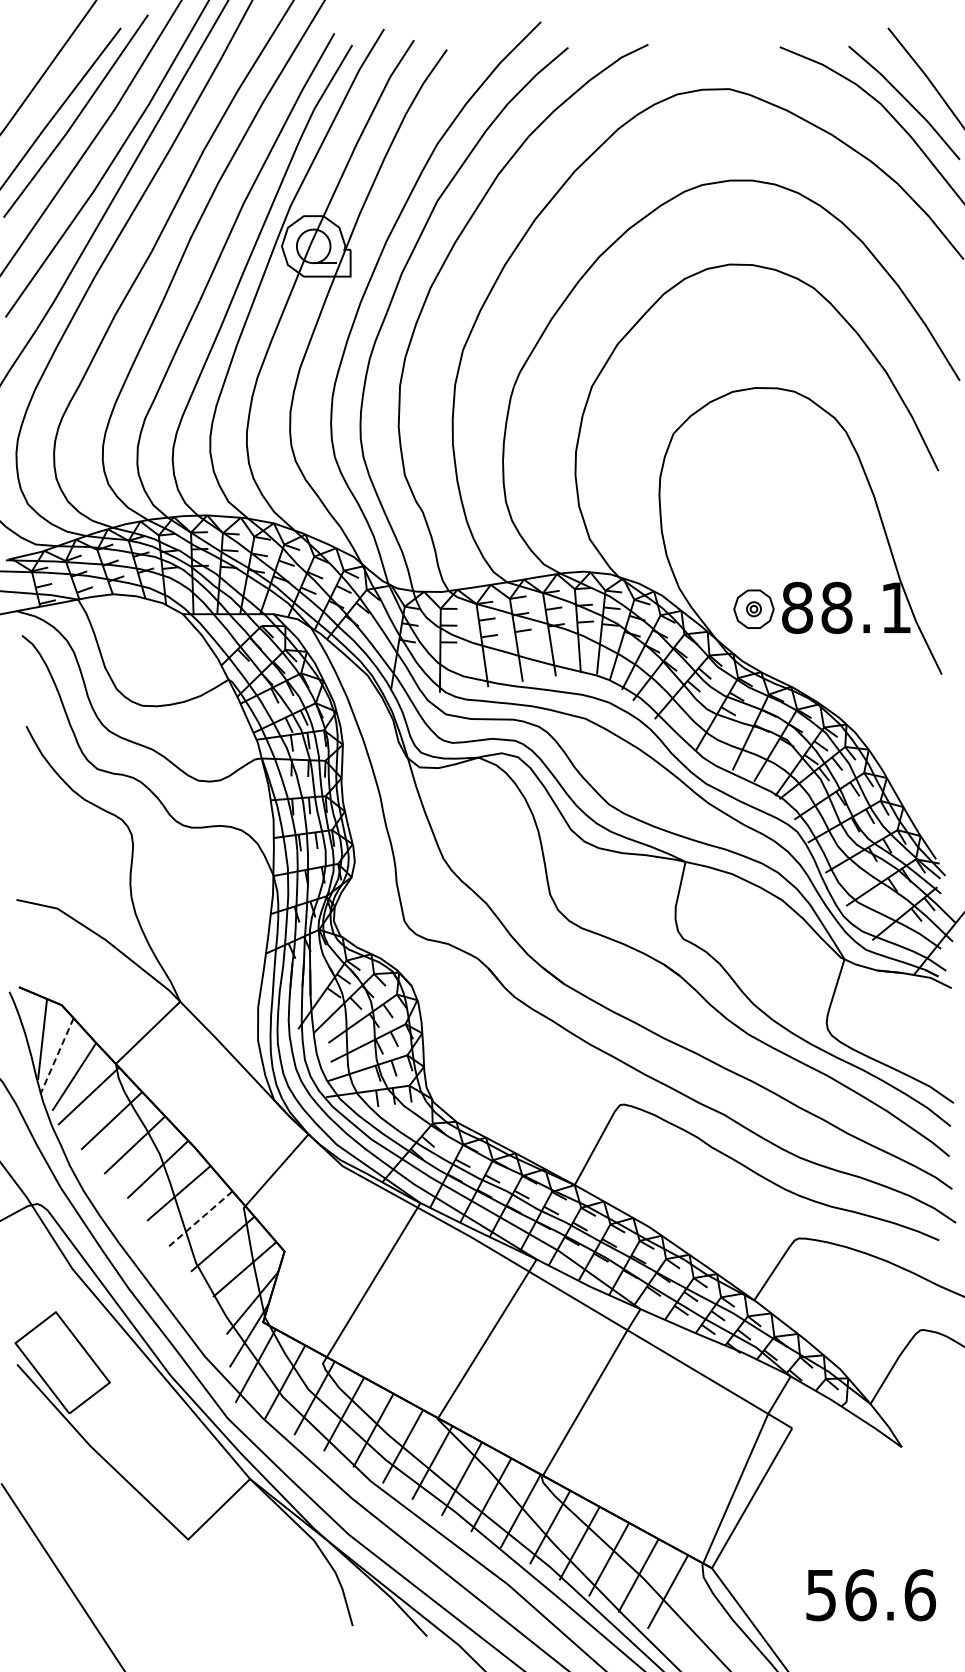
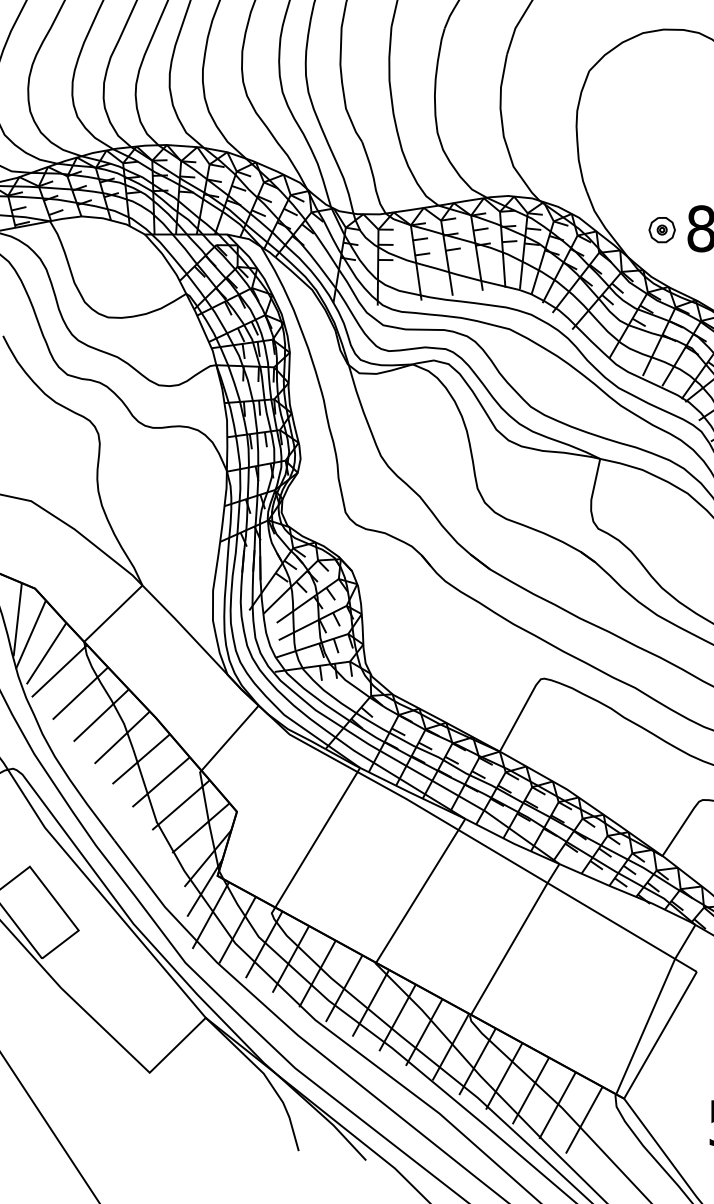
part: (753, 609) -> (661, 230), size x0.71
line: (56, 1056) -> (30, 635), dashed -> solid
line: (200, 1218) -> (160, 781), dashed -> solid

